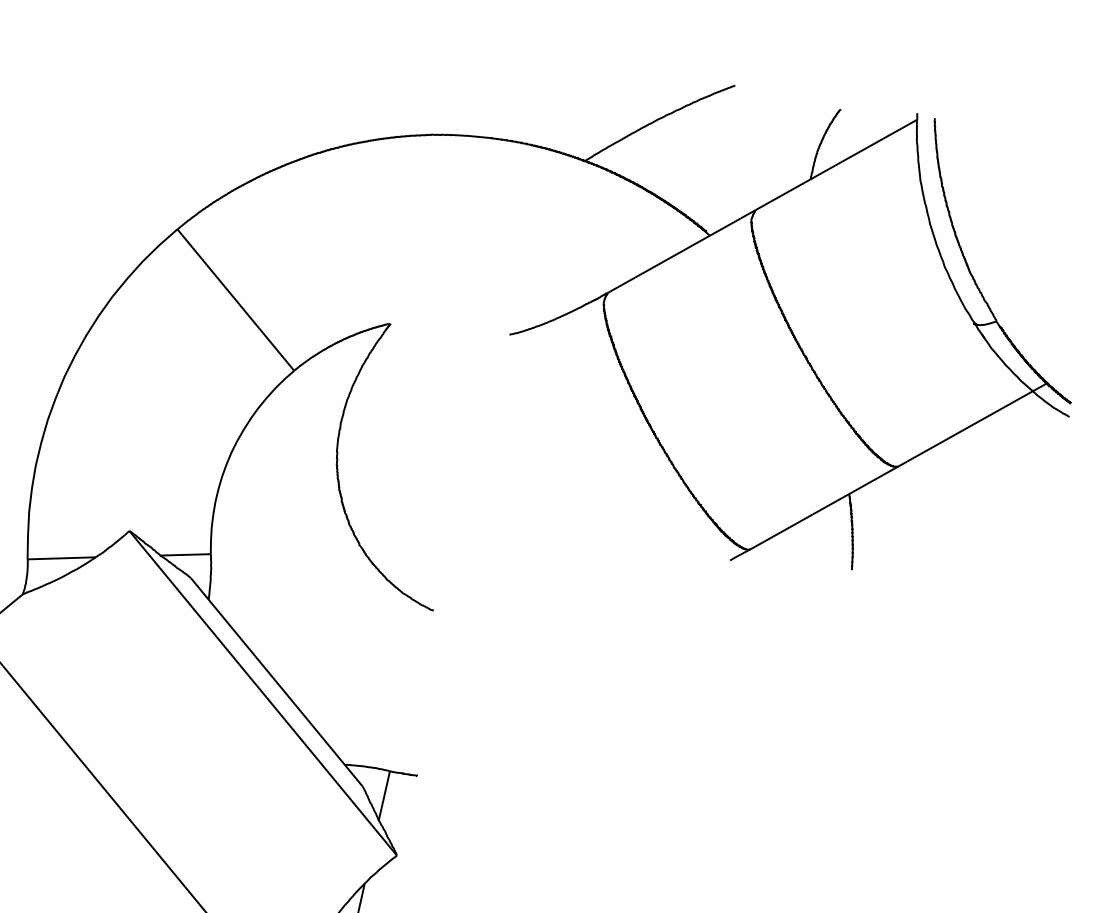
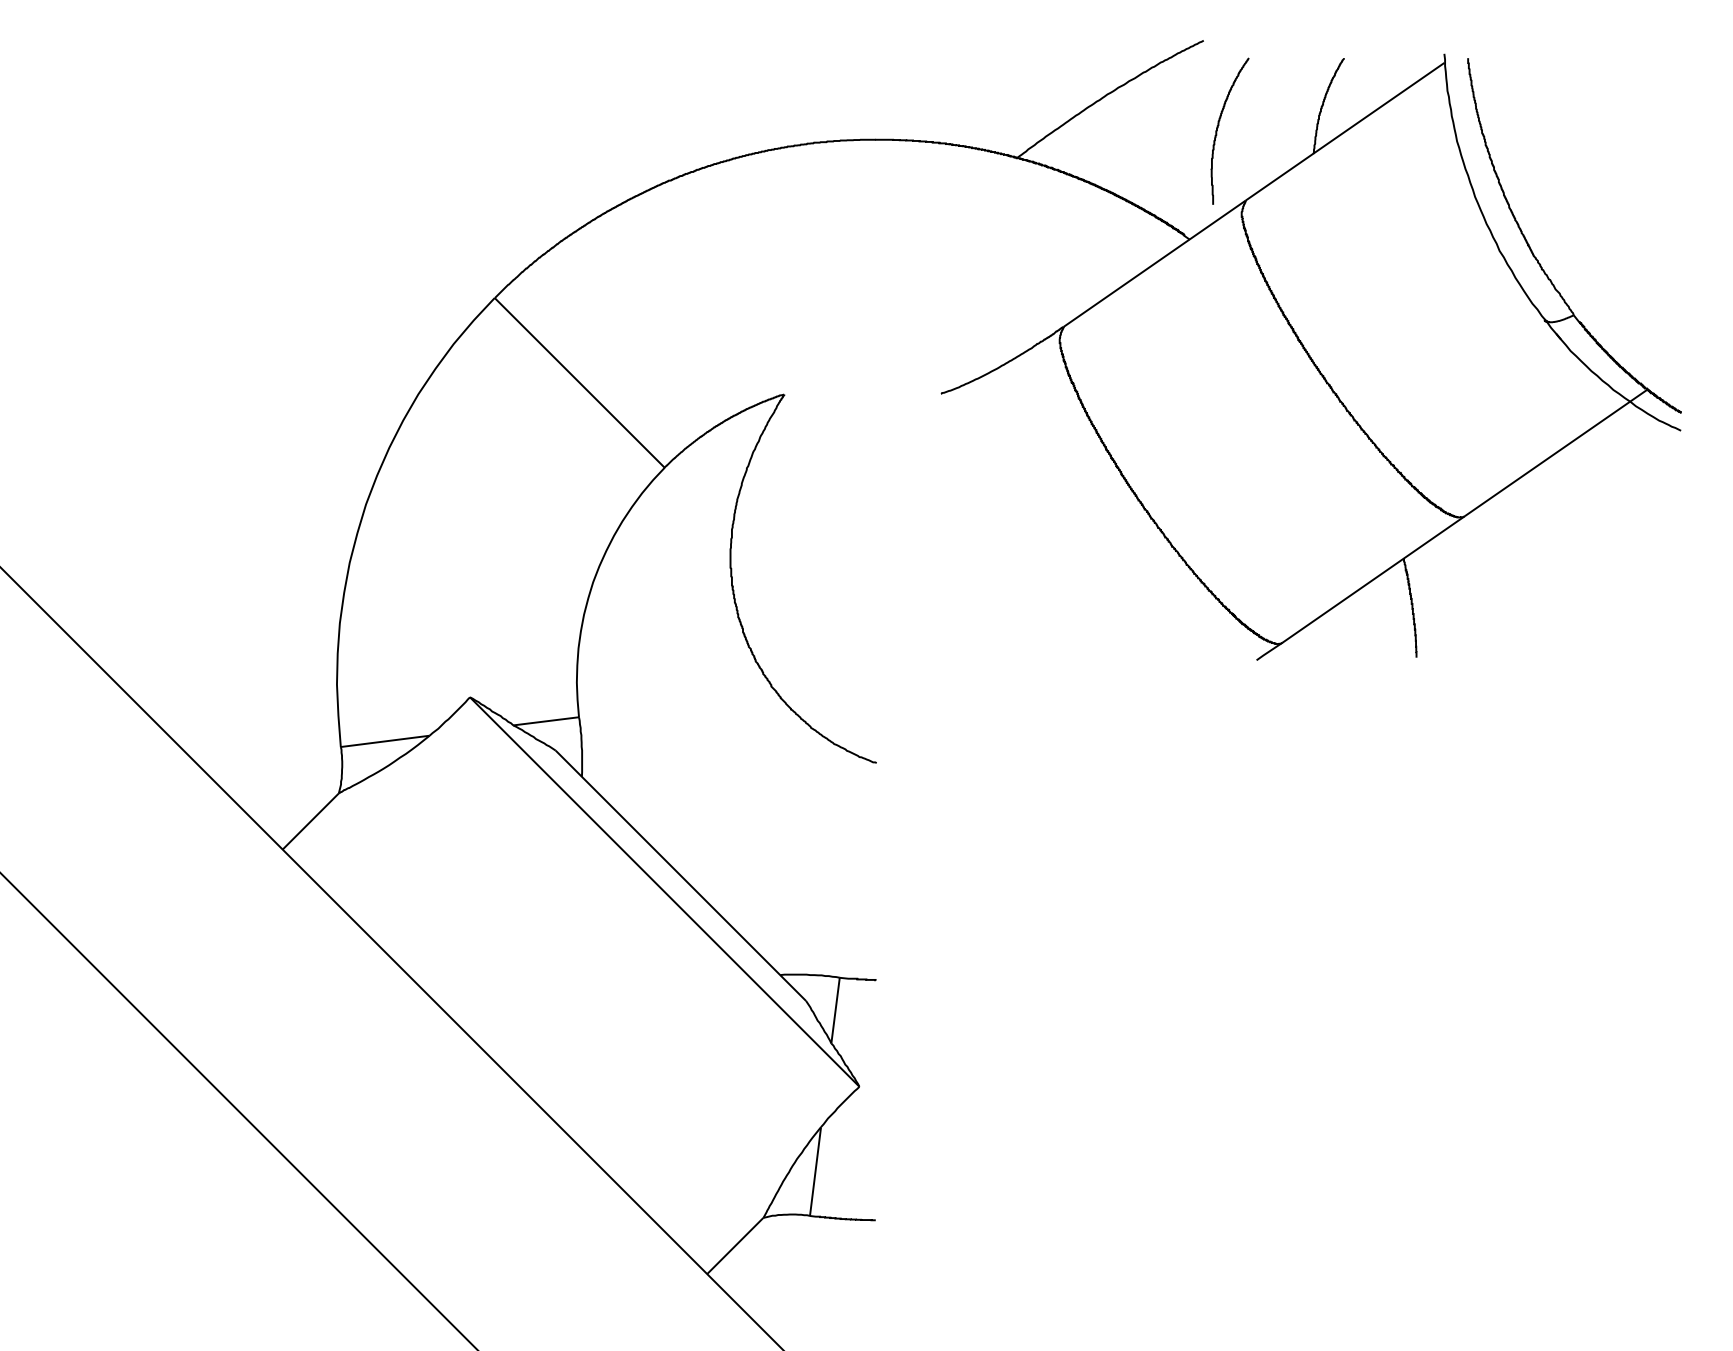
curve: (741, 151) -> (1219, 125), added

